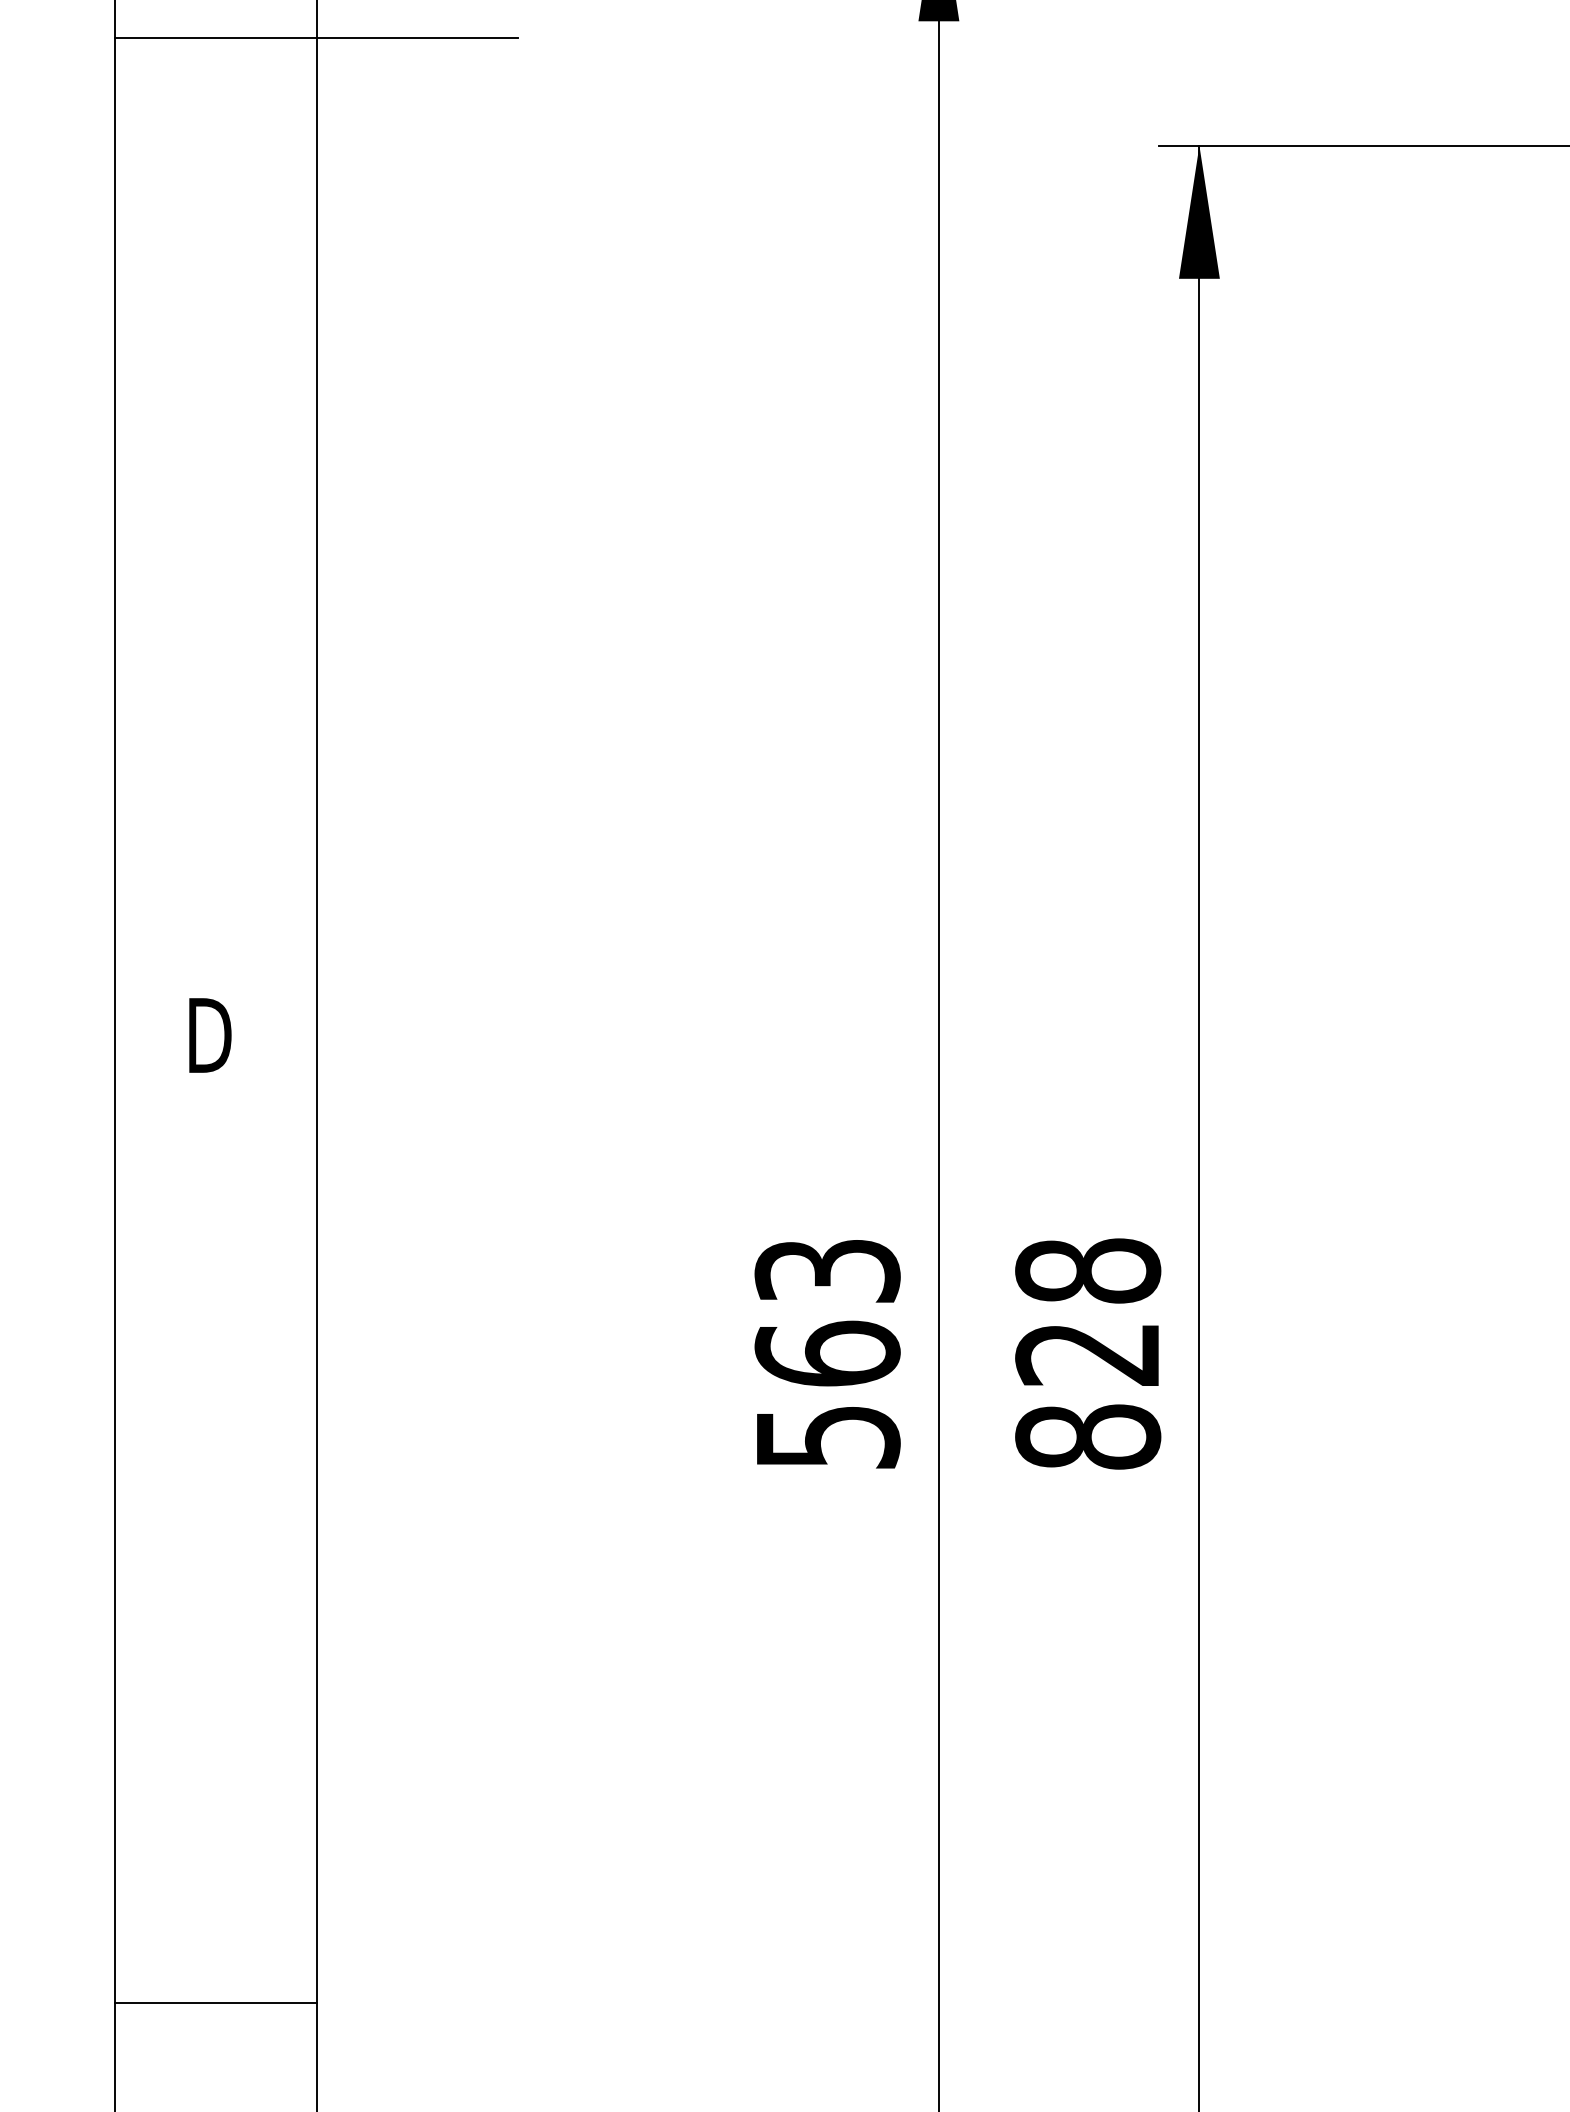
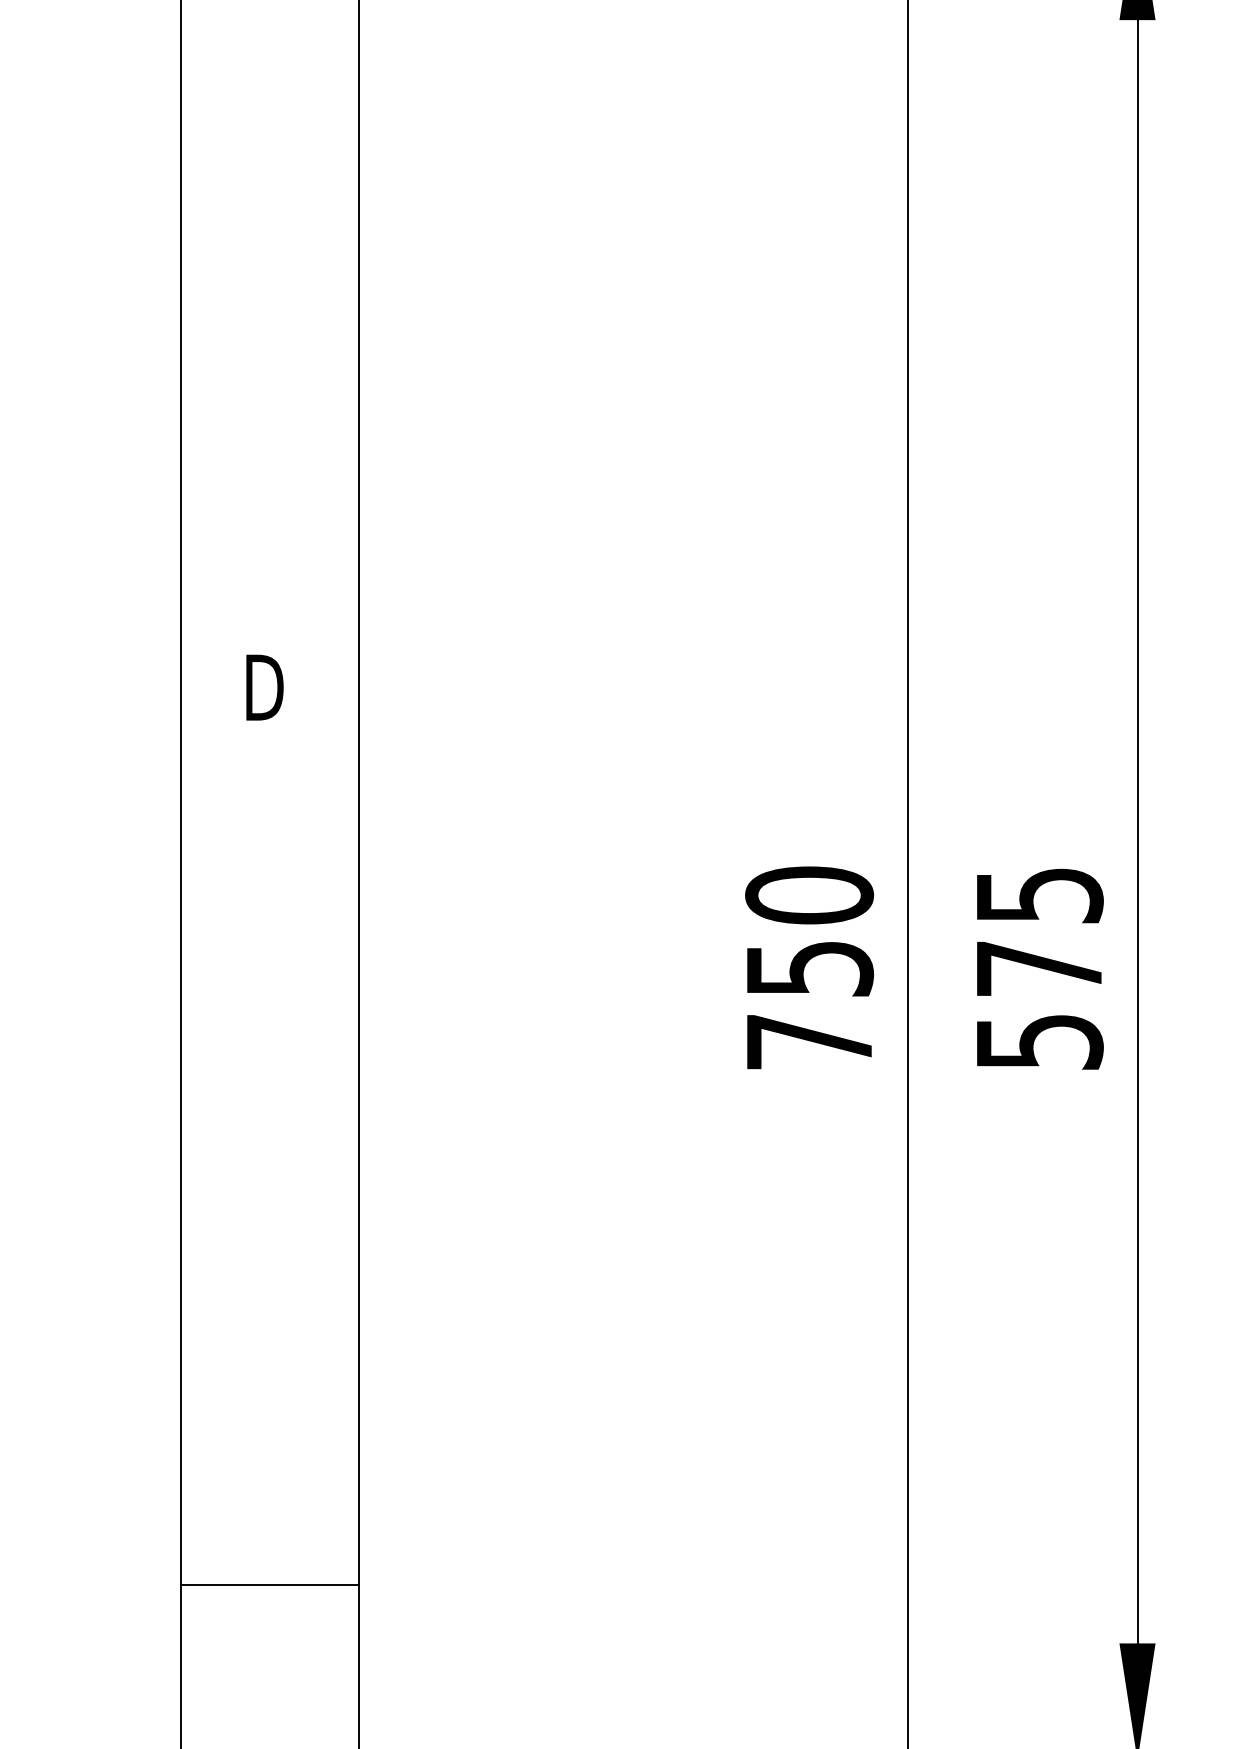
text: (827, 1353) -> (809, 968), 563 -> 750
text: (1088, 1353) -> (1039, 968), 828 -> 575
line: (215, 2002) -> (269, 1584), moved

